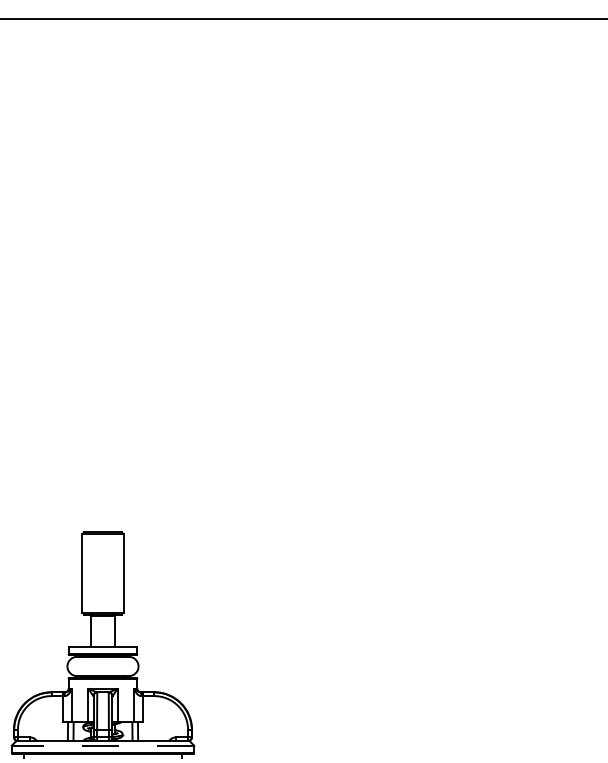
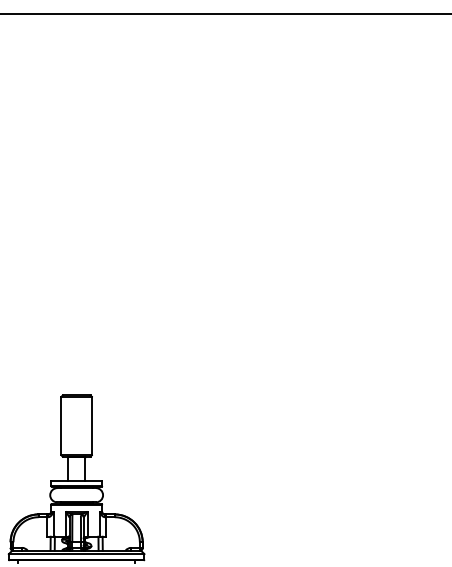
line: (102, 745) -> (76, 553), dashed -> solid

